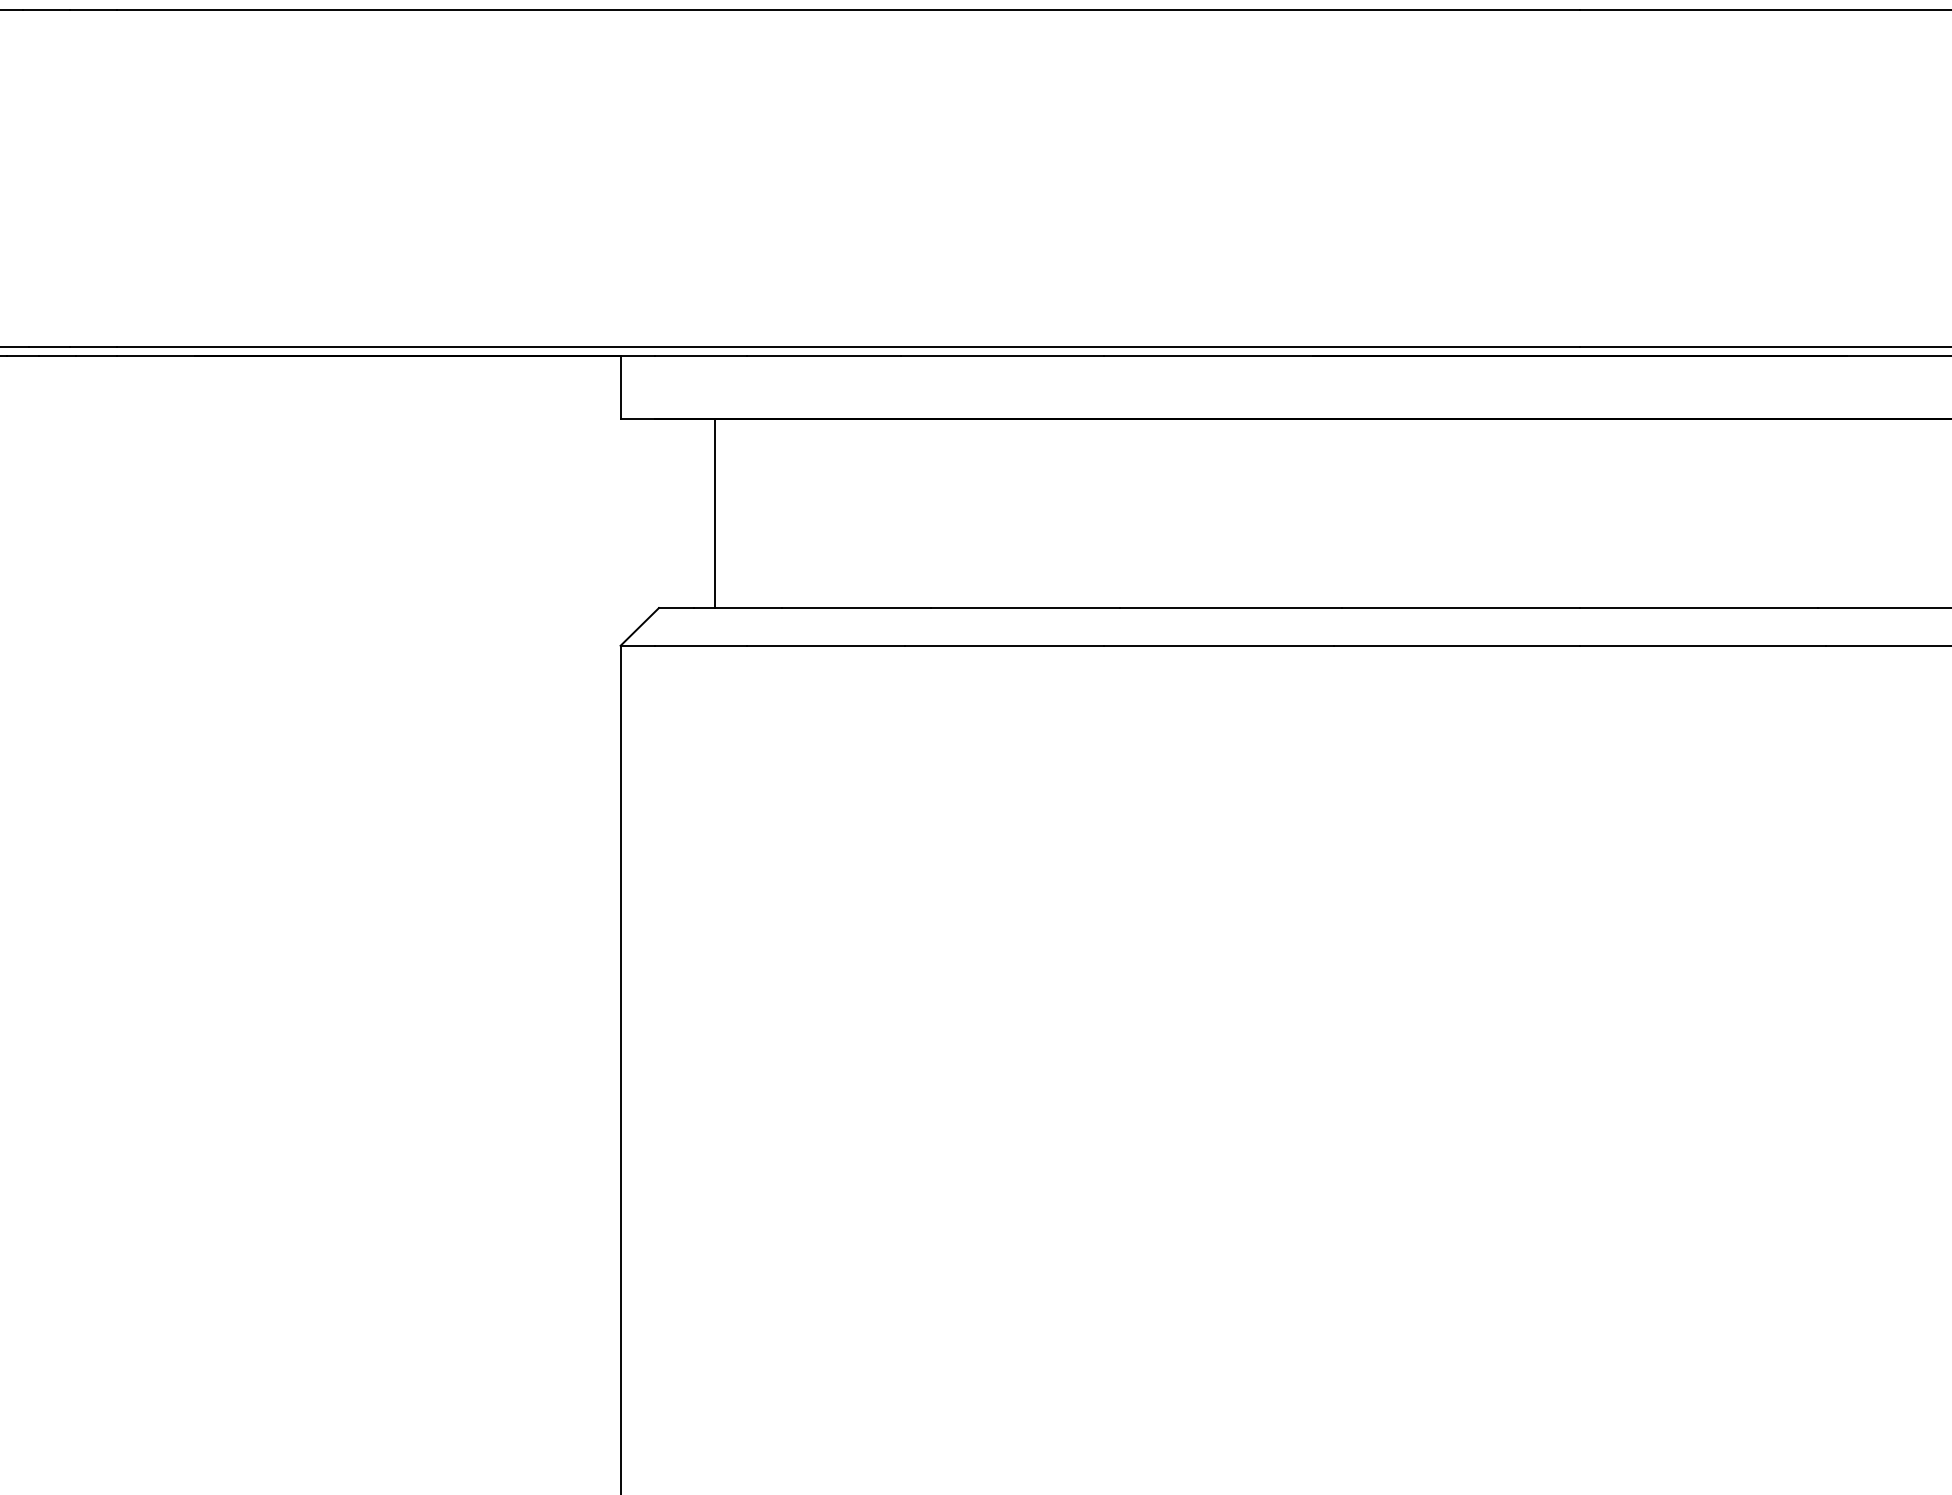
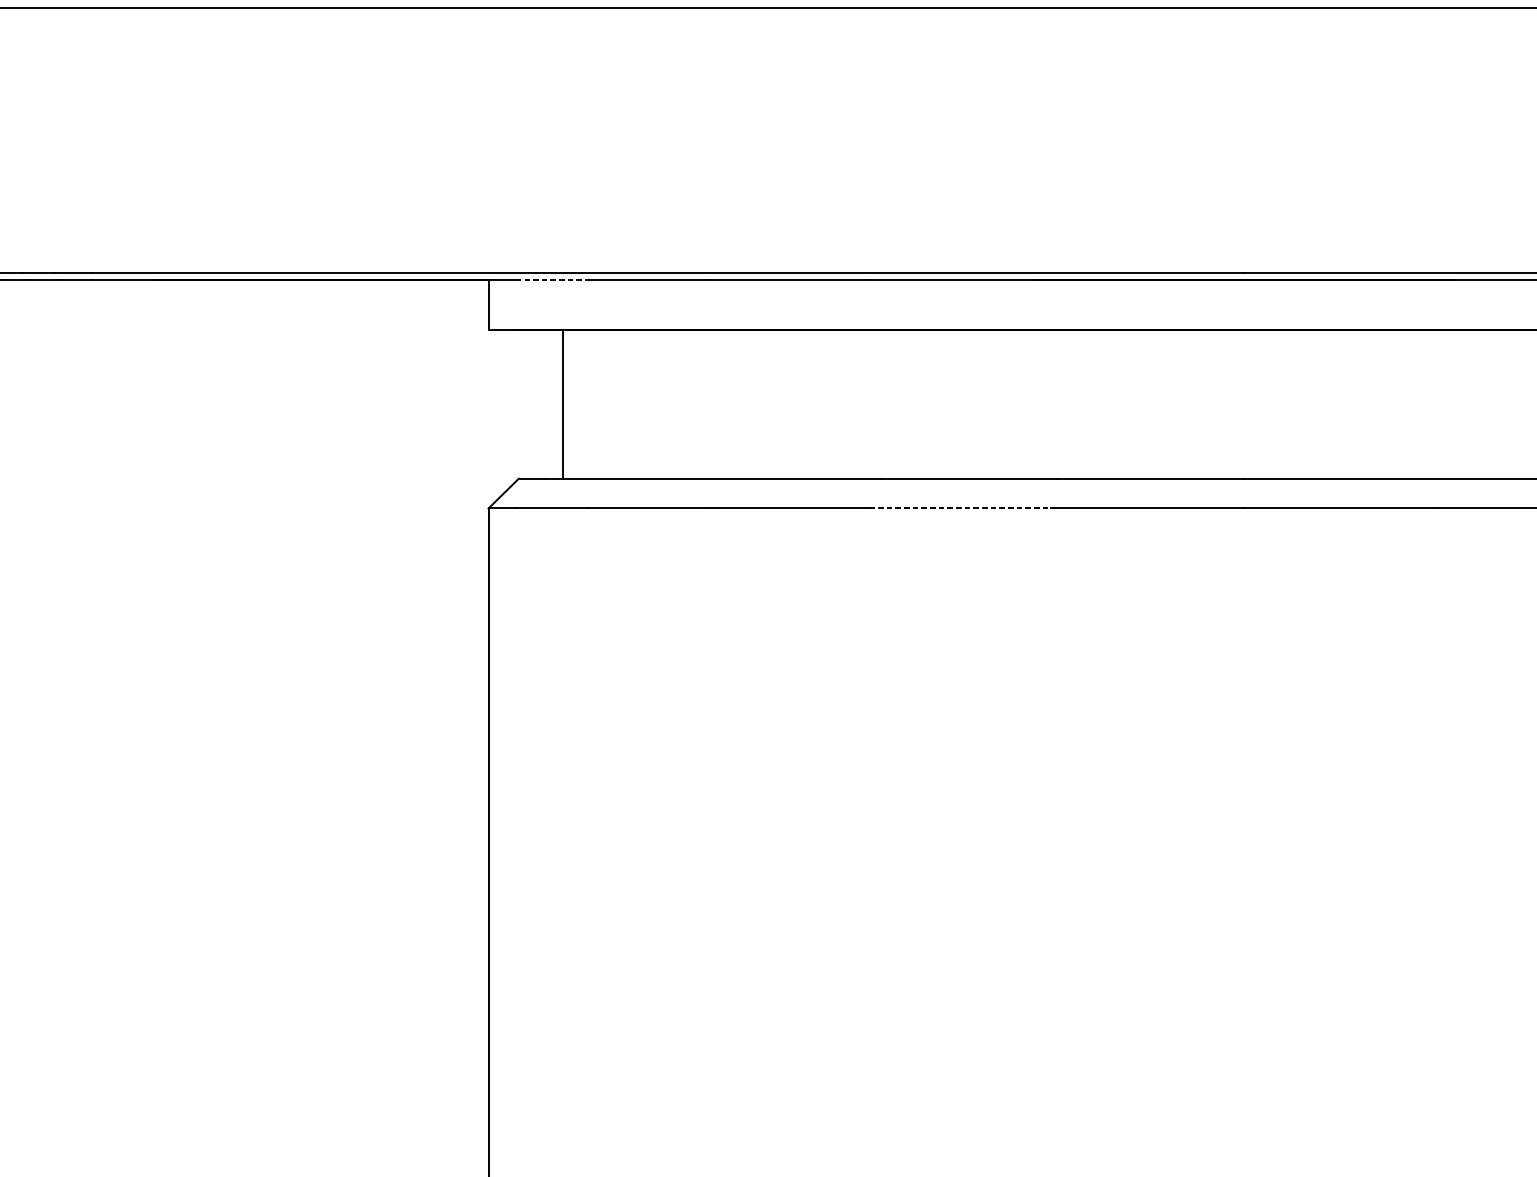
line: (701, 356) -> (552, 280), solid -> dashed
line: (1219, 645) -> (960, 508), solid -> dashed

